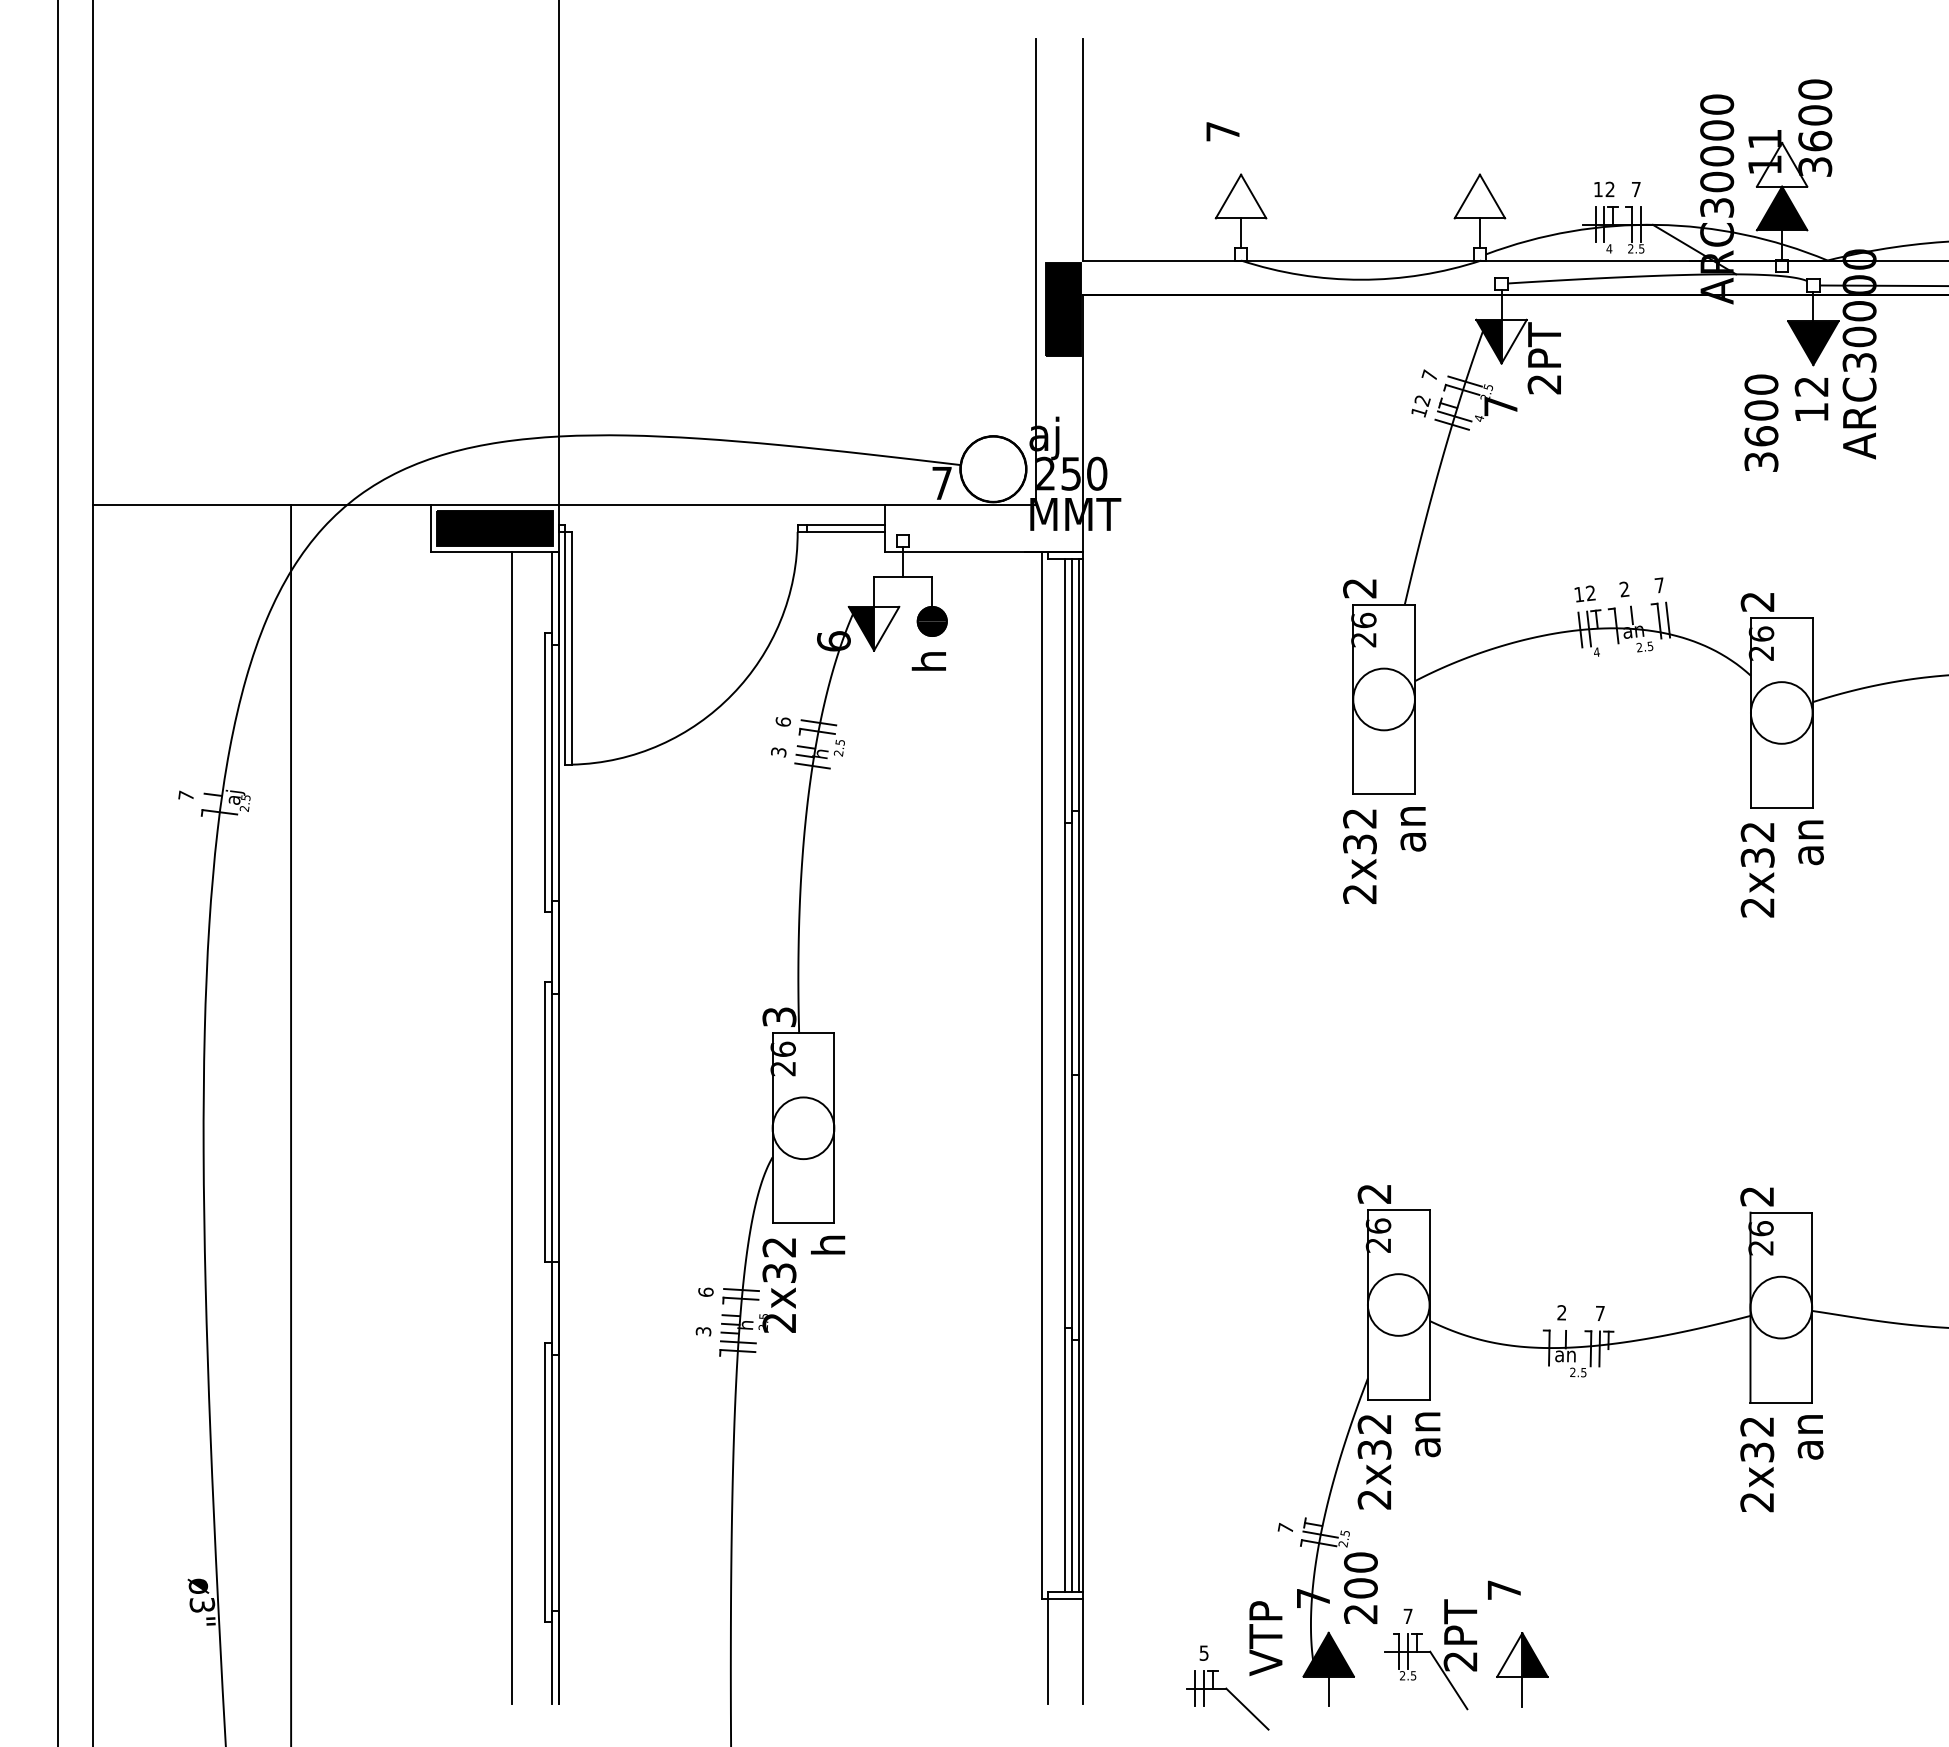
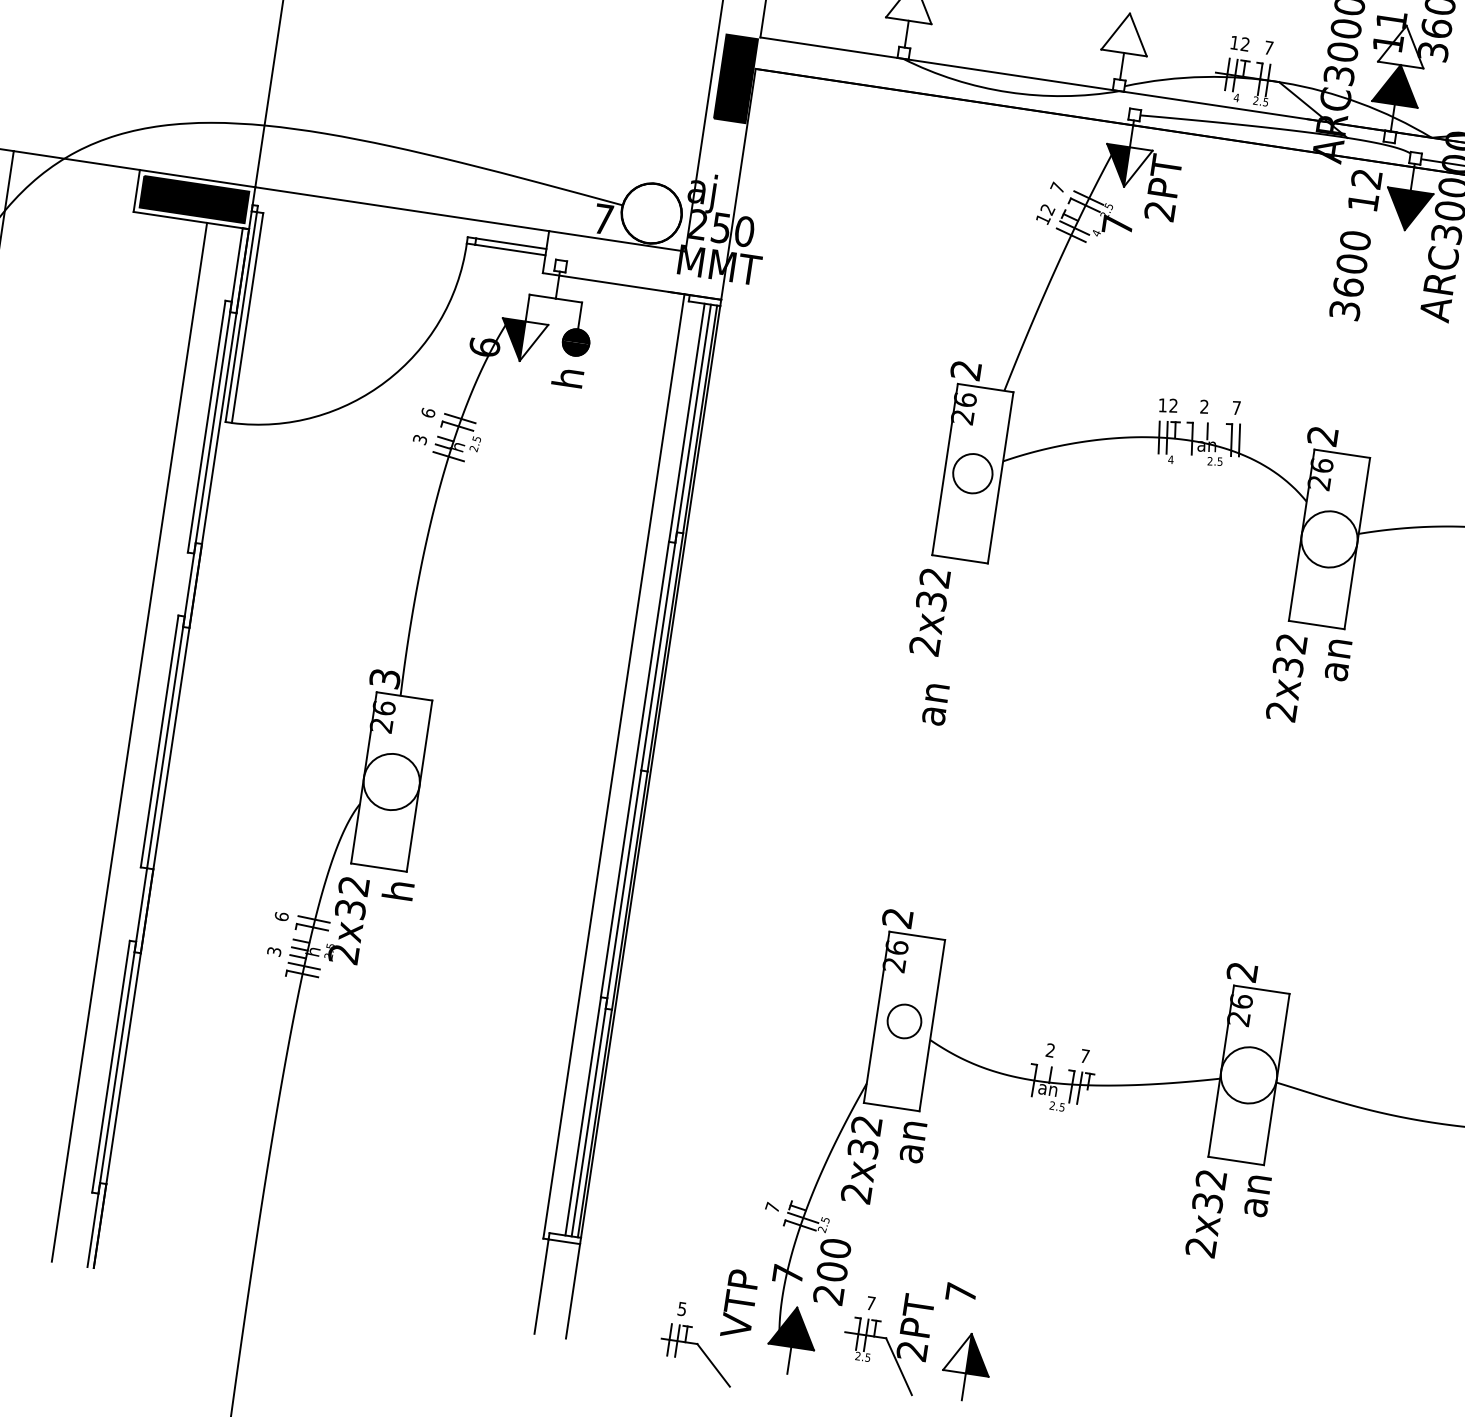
text: (1811, 399) -> (1364, 190), moved
circle: (1383, 699) -> (972, 473), size x0.7
text: (1413, 829) -> (935, 705), moved
circle: (1398, 1304) -> (904, 1020), size x0.6

